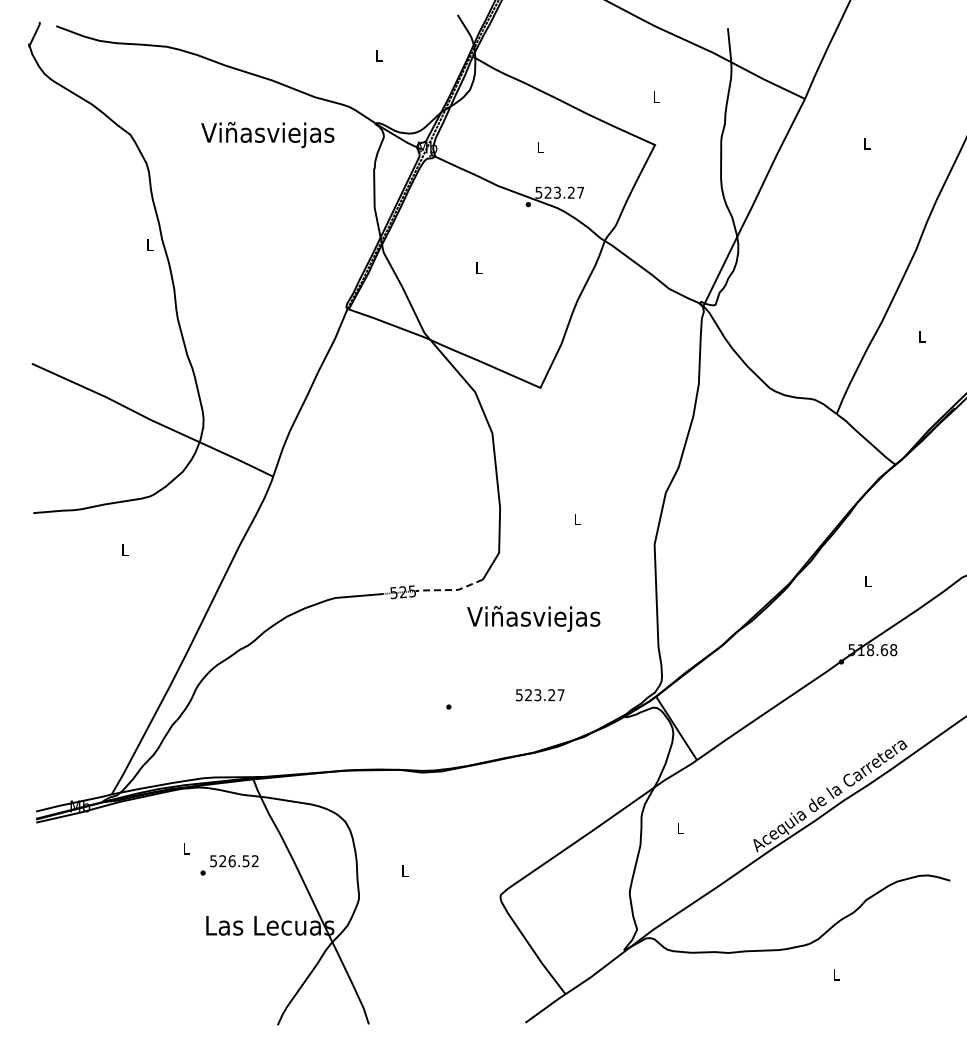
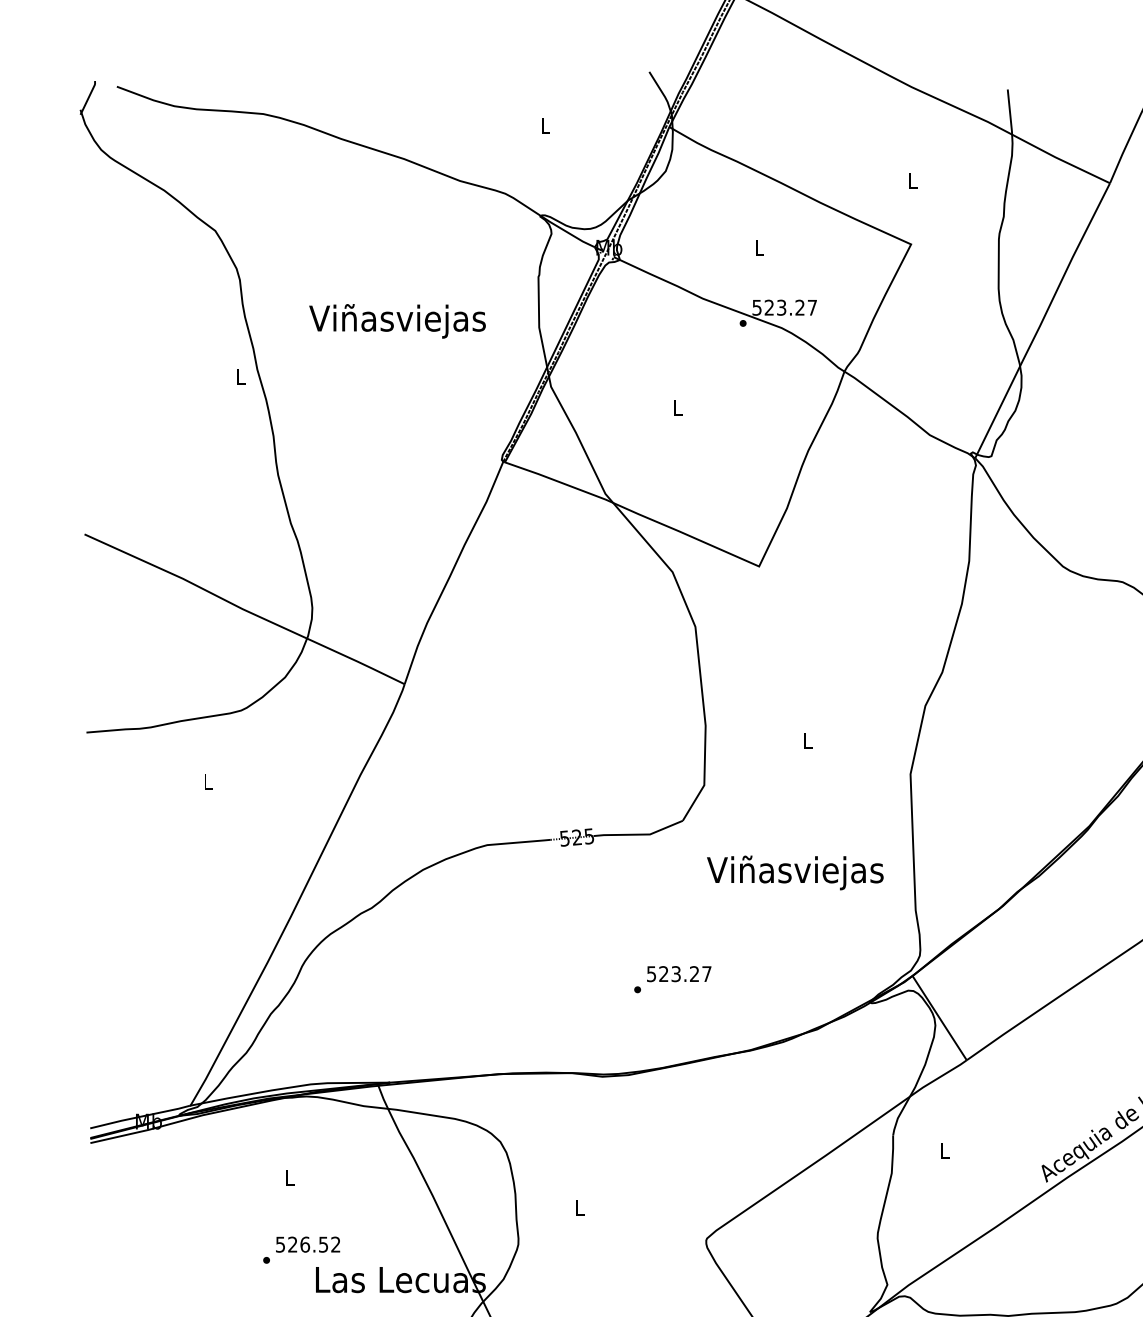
text: (267, 135) -> (397, 321), moved
line: (450, 590) -> (639, 835), dashed -> solid
text: (533, 618) -> (794, 872), moved
text: (540, 695) -> (679, 974), moved
text: (229, 865) -> (301, 1250), moved

